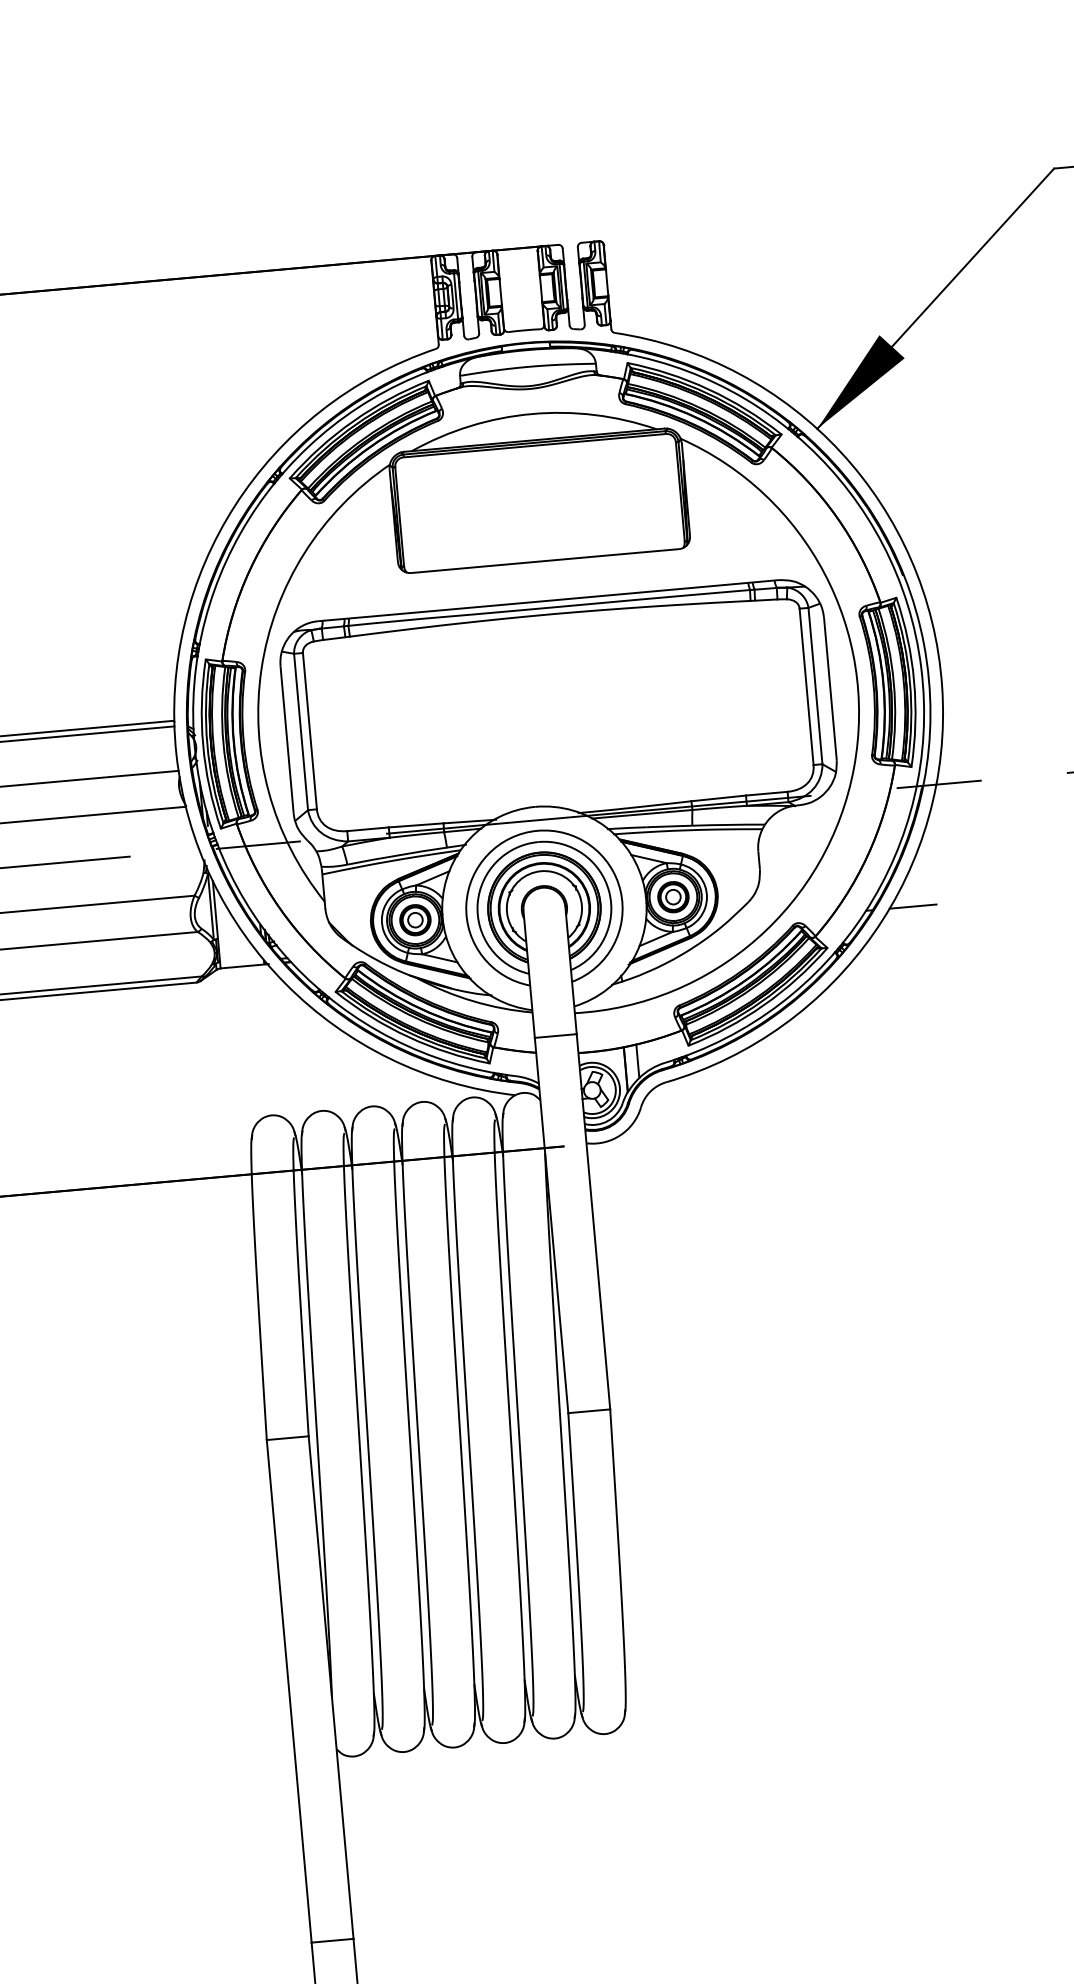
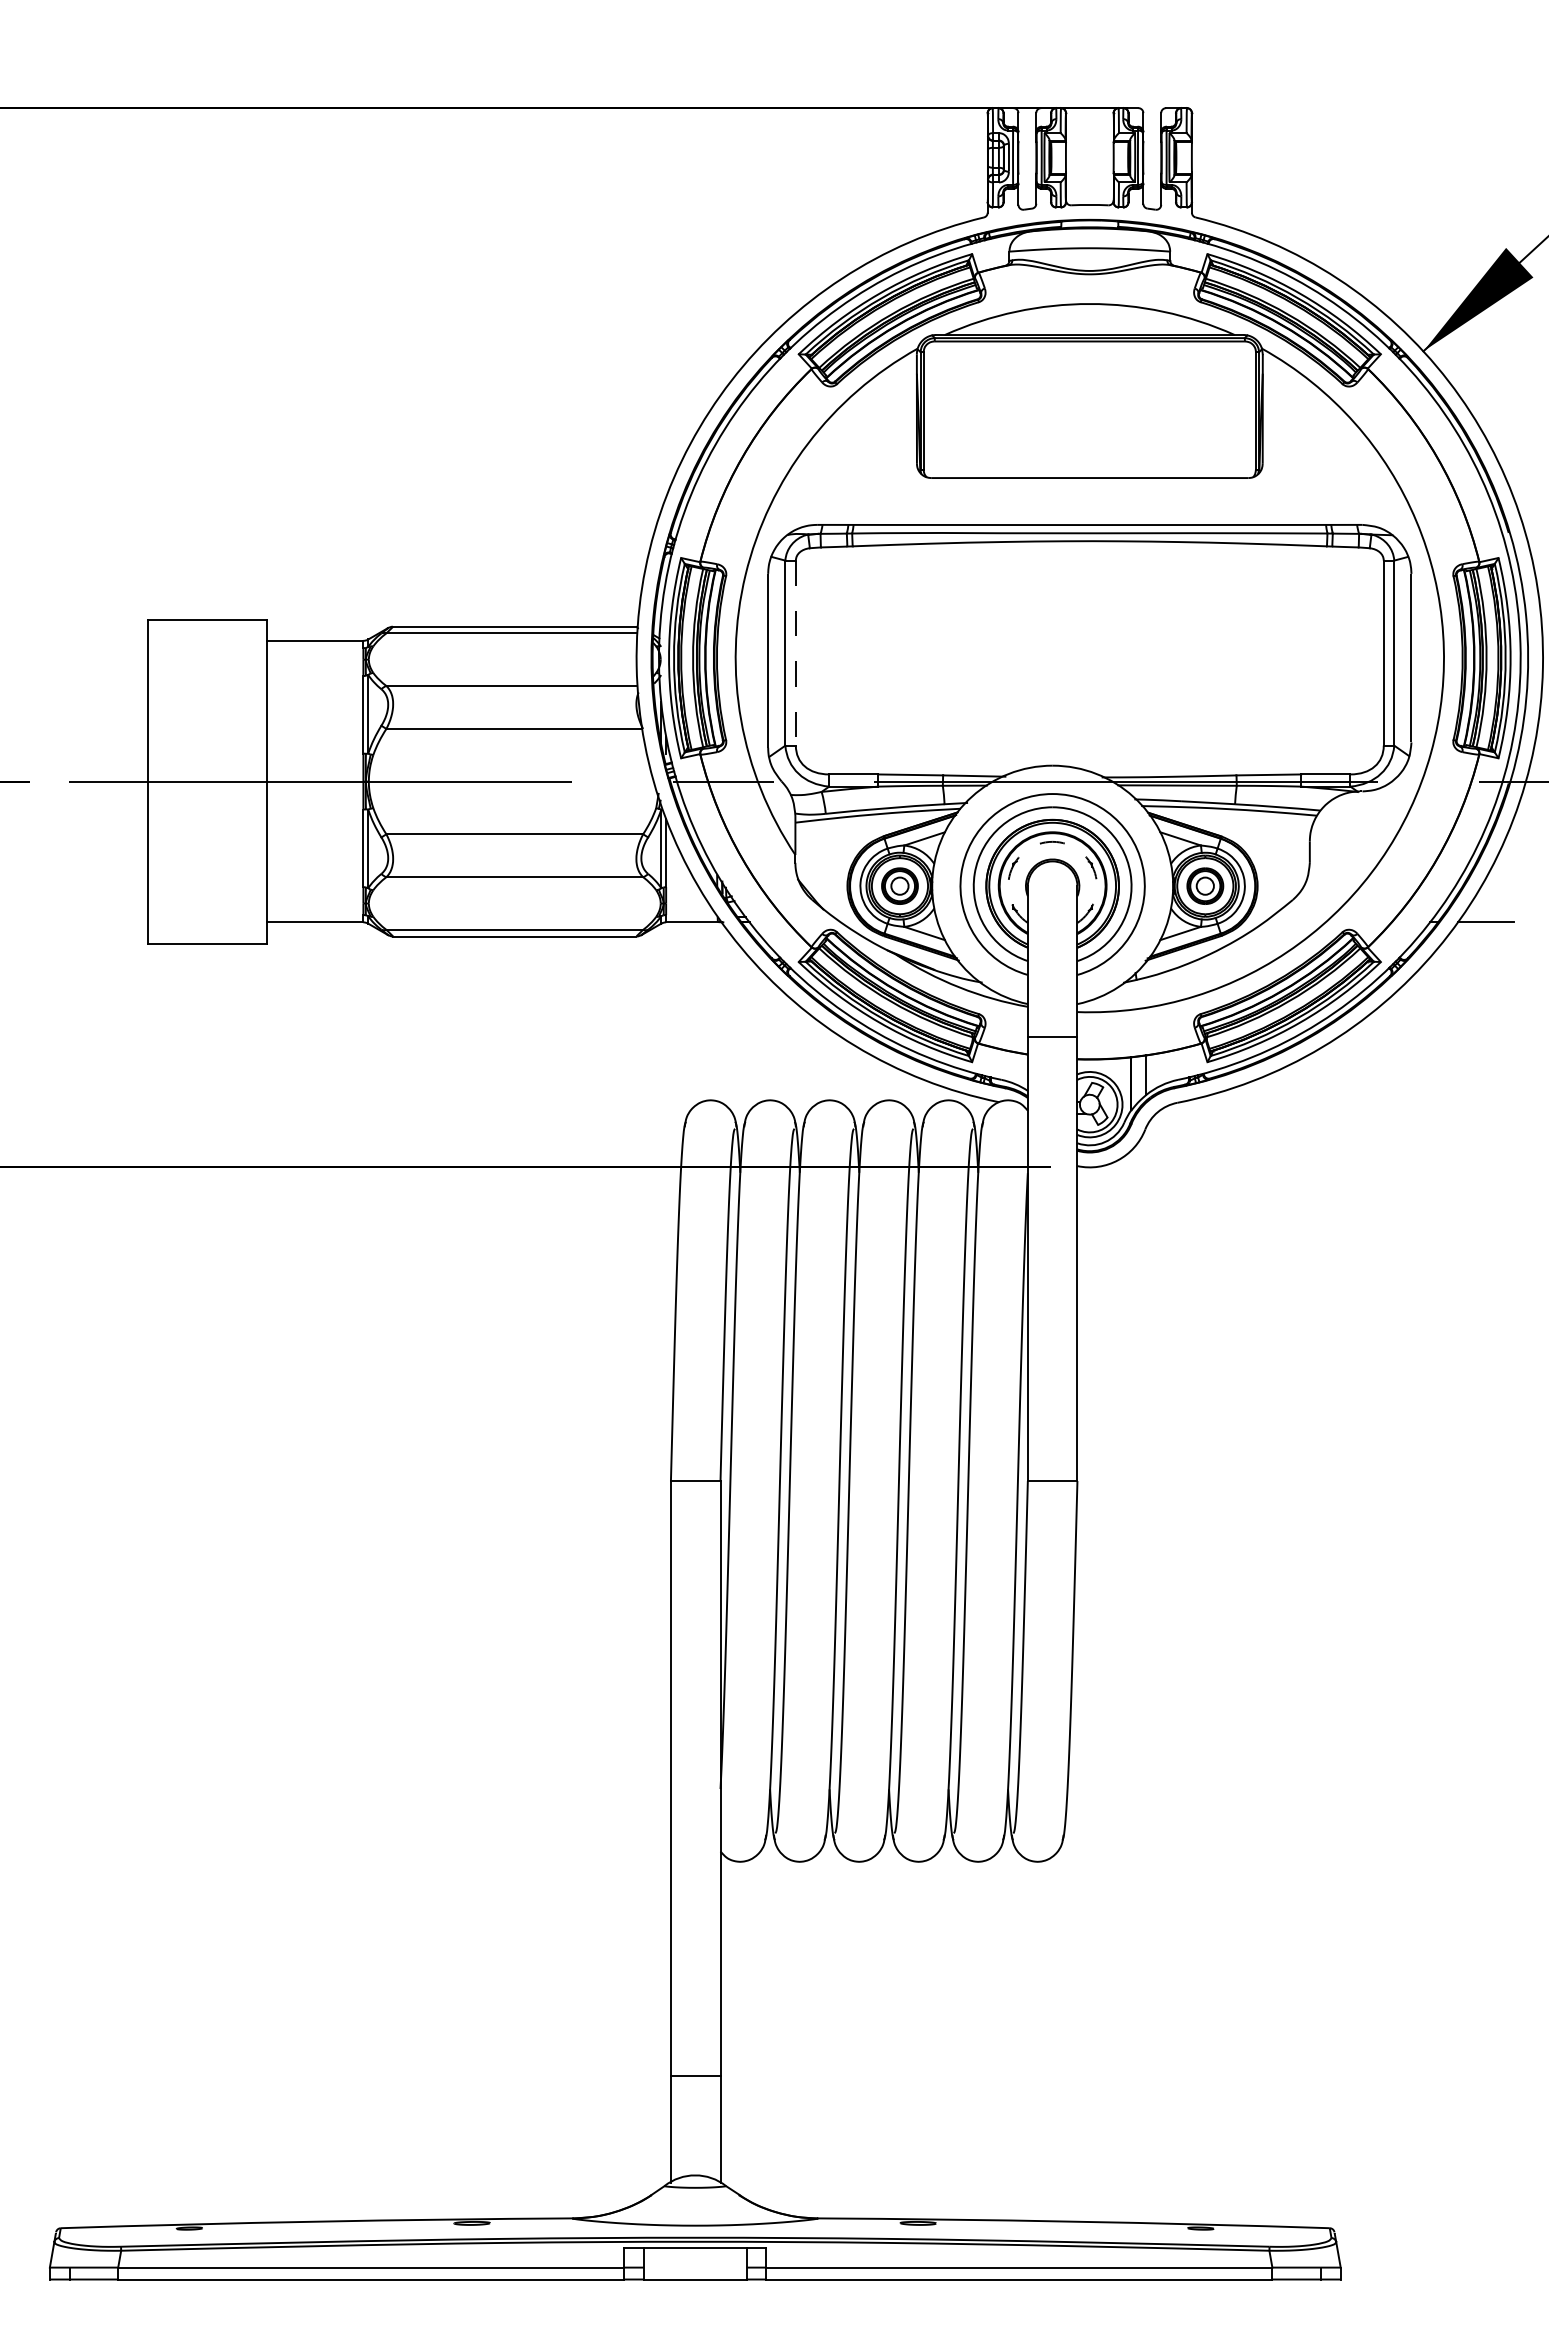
line: (309, 731) -> (795, 653), solid -> dashed
arc: (540, 870) -> (1052, 841), solid -> dashed

